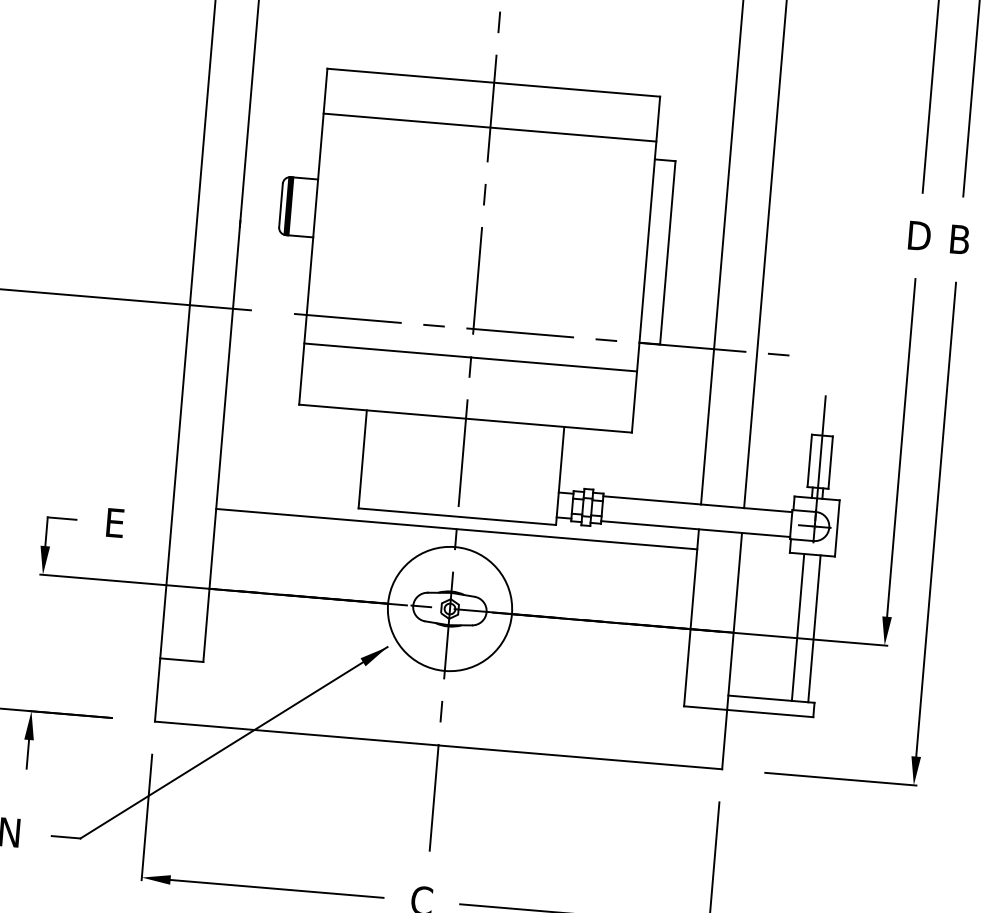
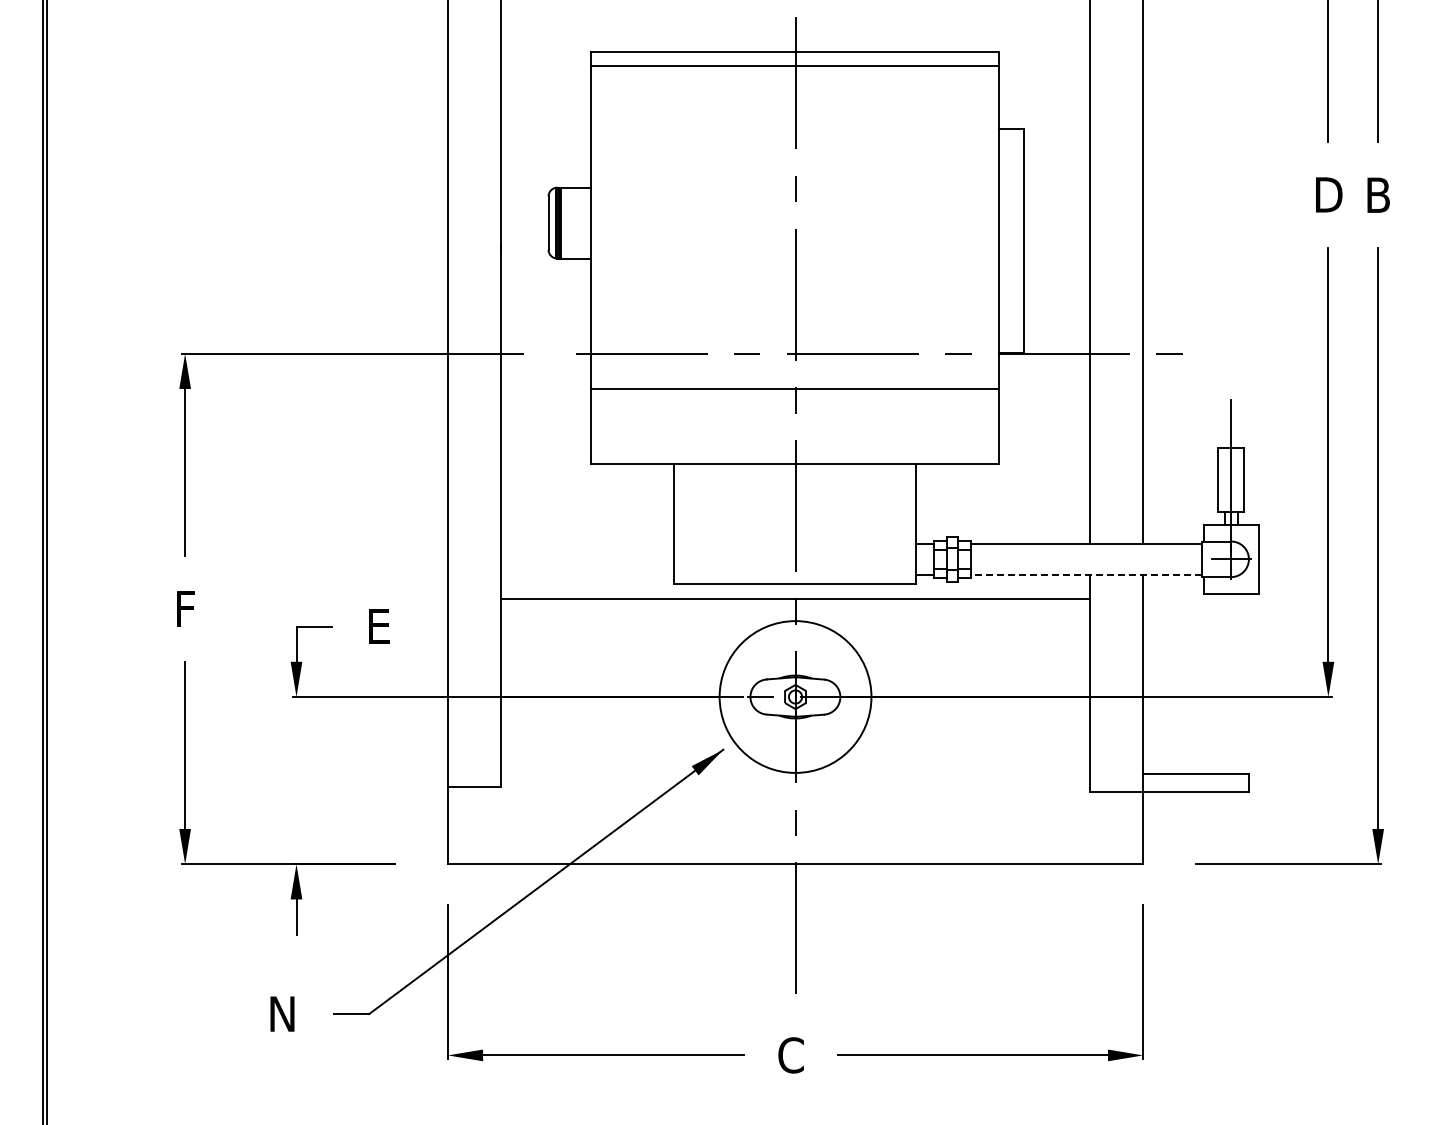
line: (489, 127) -> (794, 65), moved
line: (695, 529) -> (1086, 574), solid -> dashed
line: (798, 627) -> (1221, 683), removed
line: (814, 628) -> (1241, 683), removed

